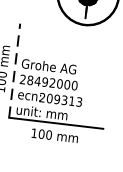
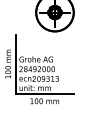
line: (14, 69) -> (15, 63), dashed -> solid

